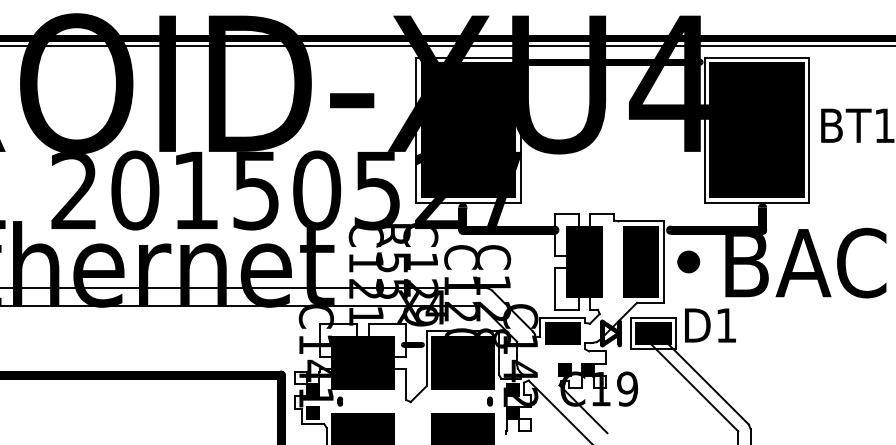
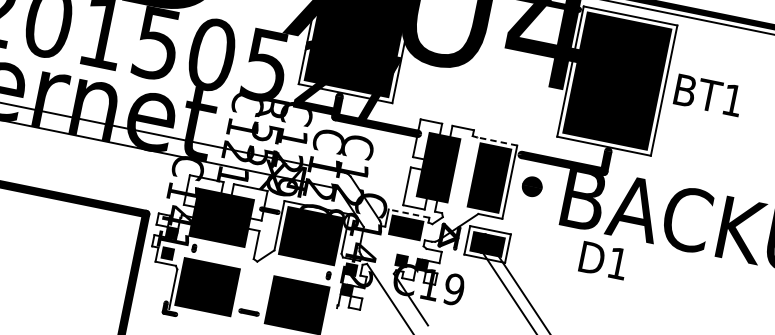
line: (641, 221) -> (497, 141), solid -> dashed
line: (562, 317) -> (408, 213), solid -> dashed
text: (710, 325) -> (603, 260), moved

